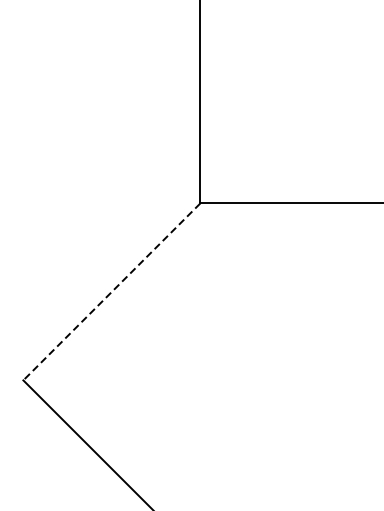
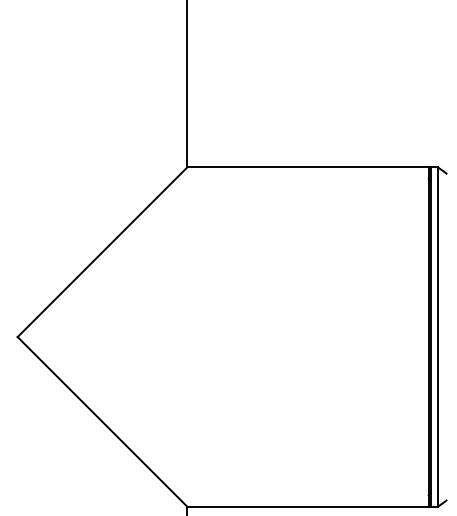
line: (111, 292) -> (102, 252), dashed -> solid

